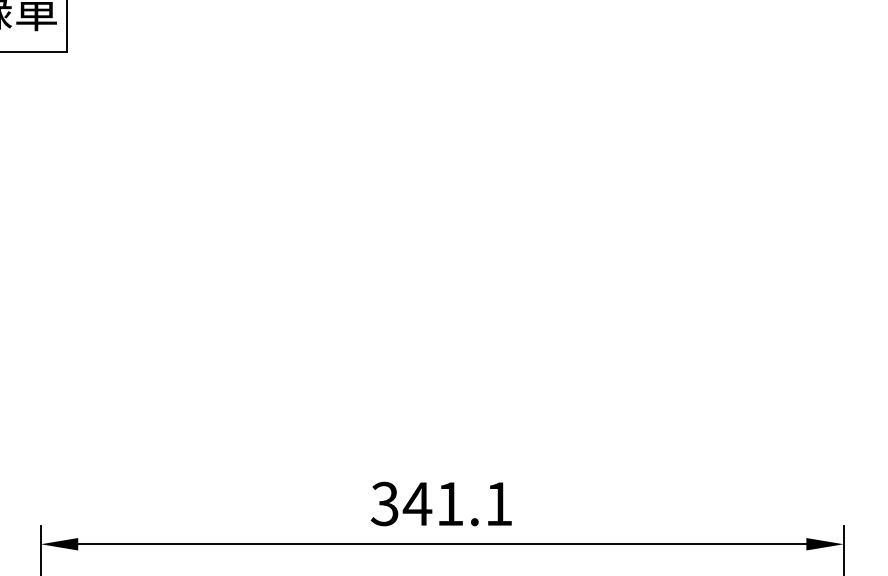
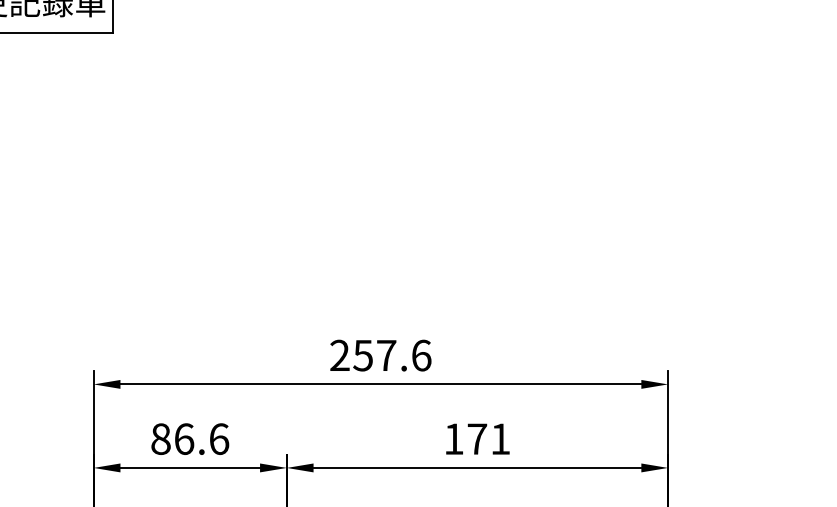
text: (441, 503) -> (380, 355), 341.1 -> 257.6

